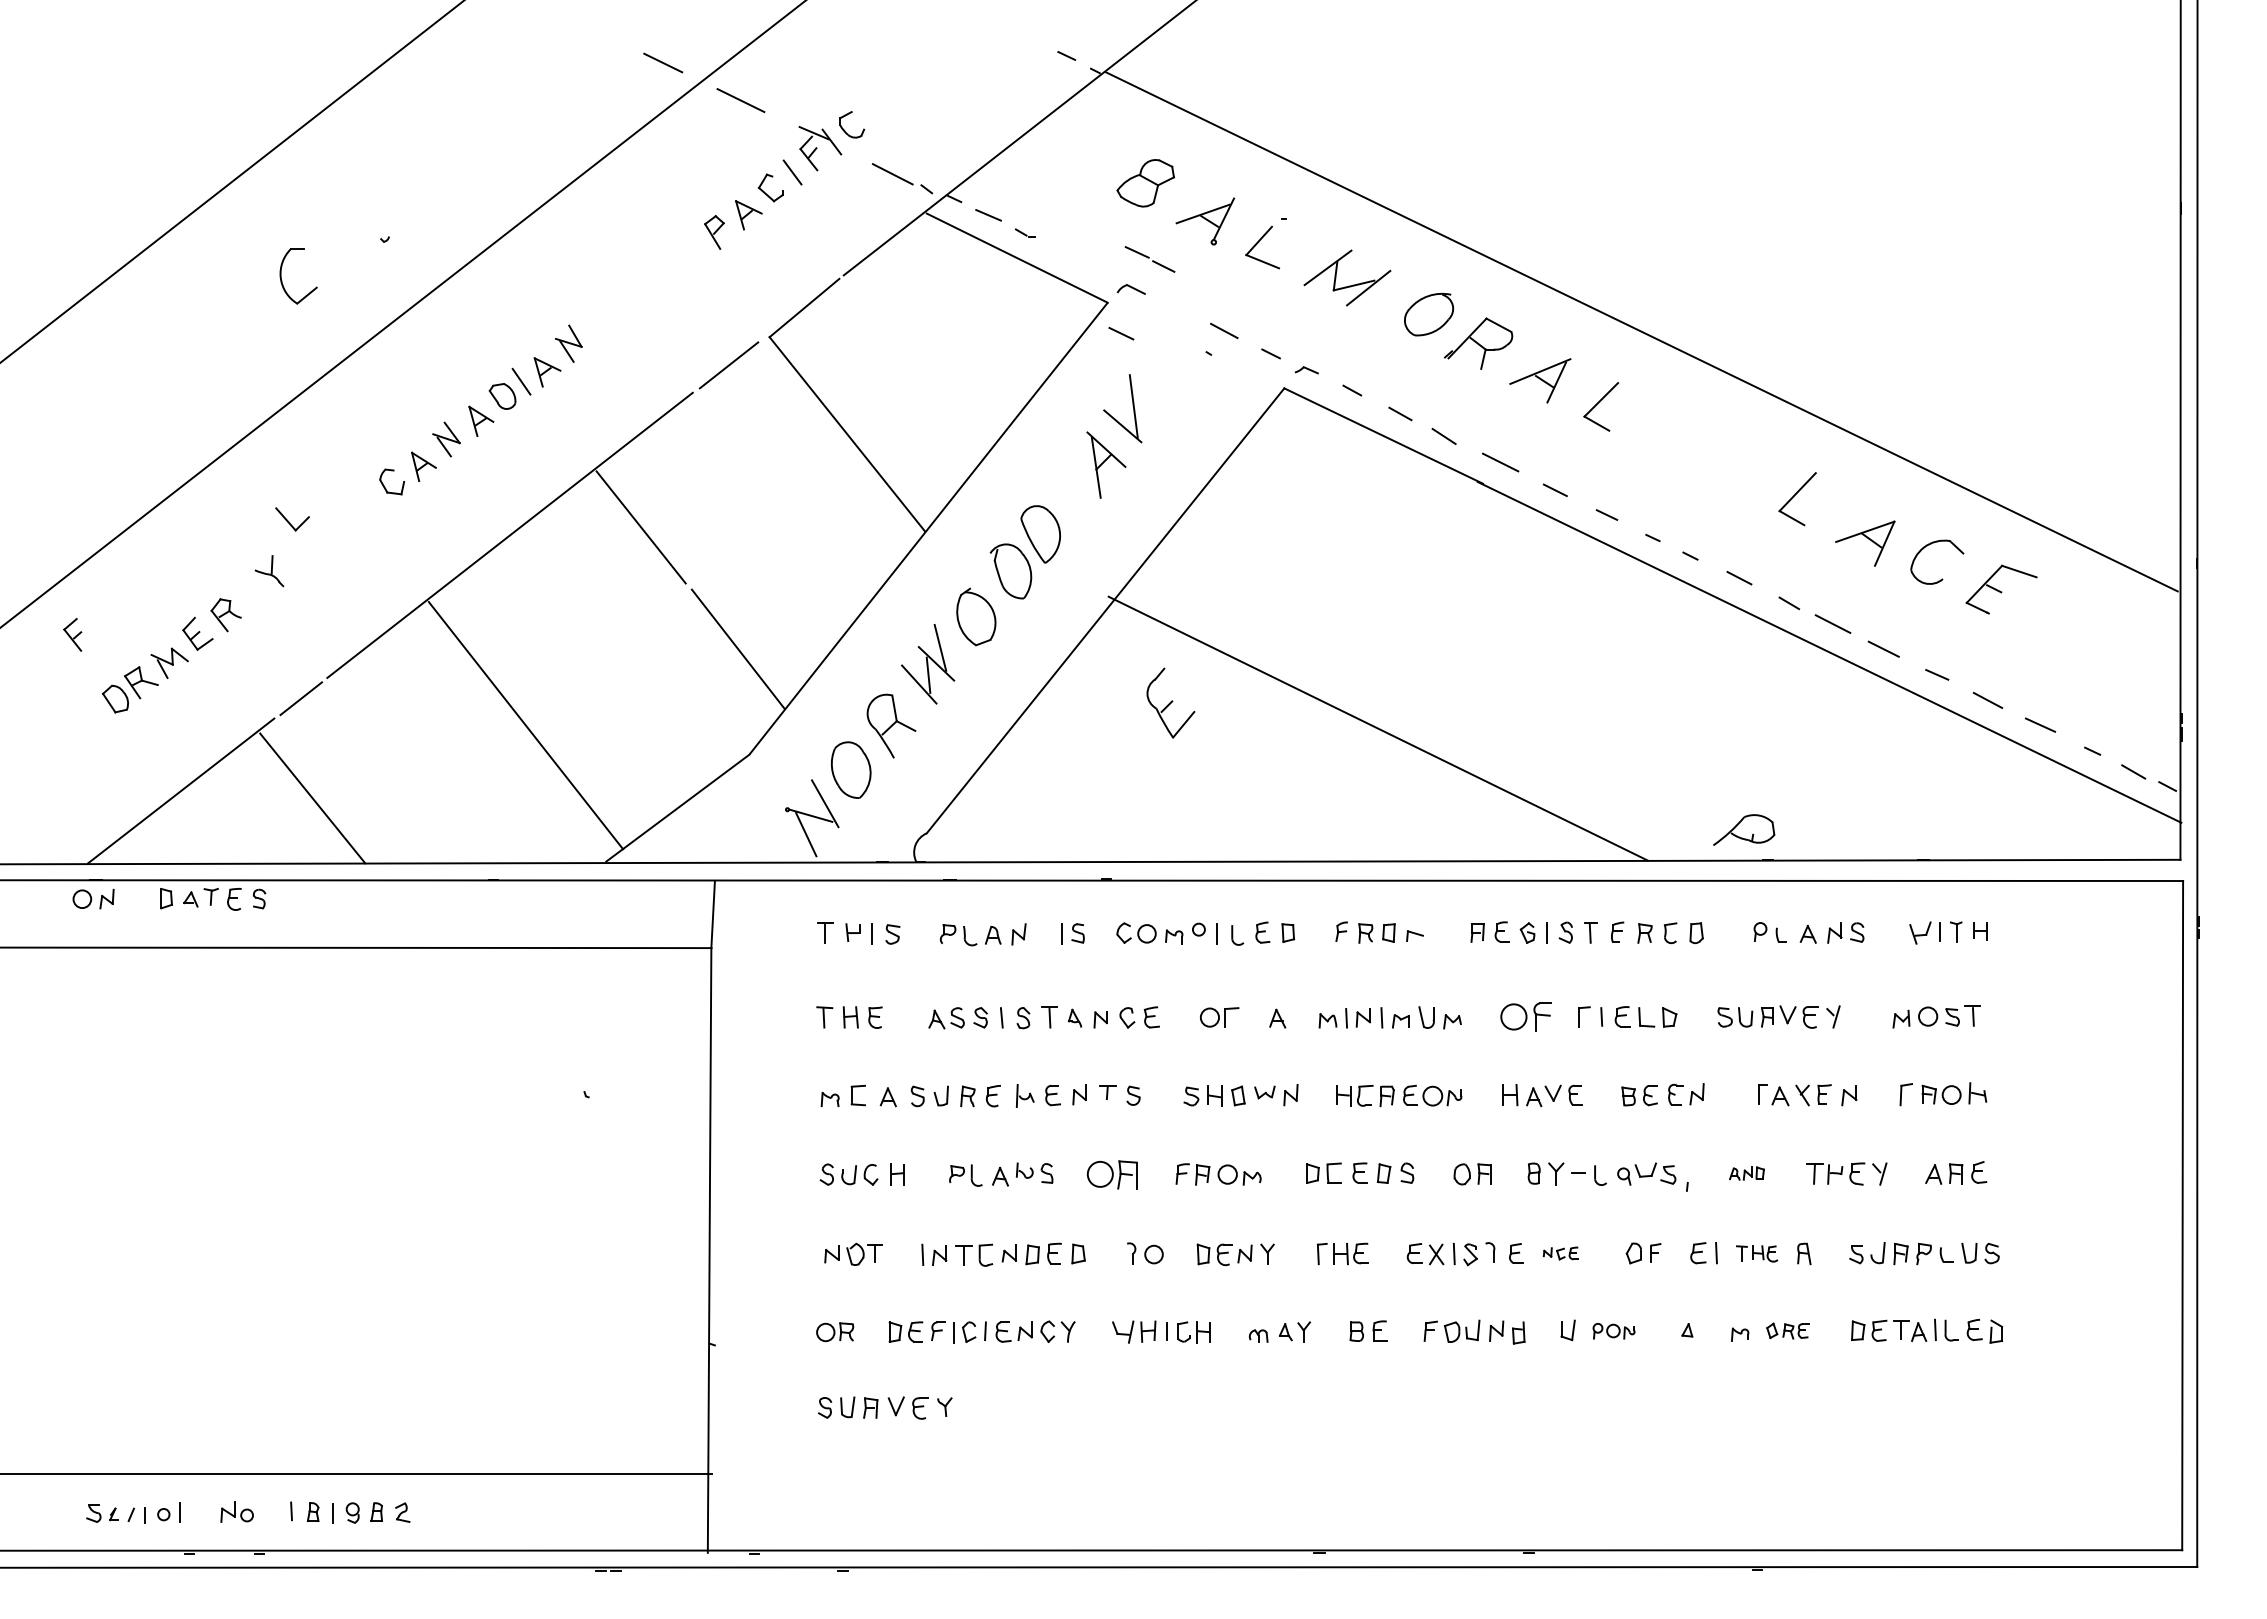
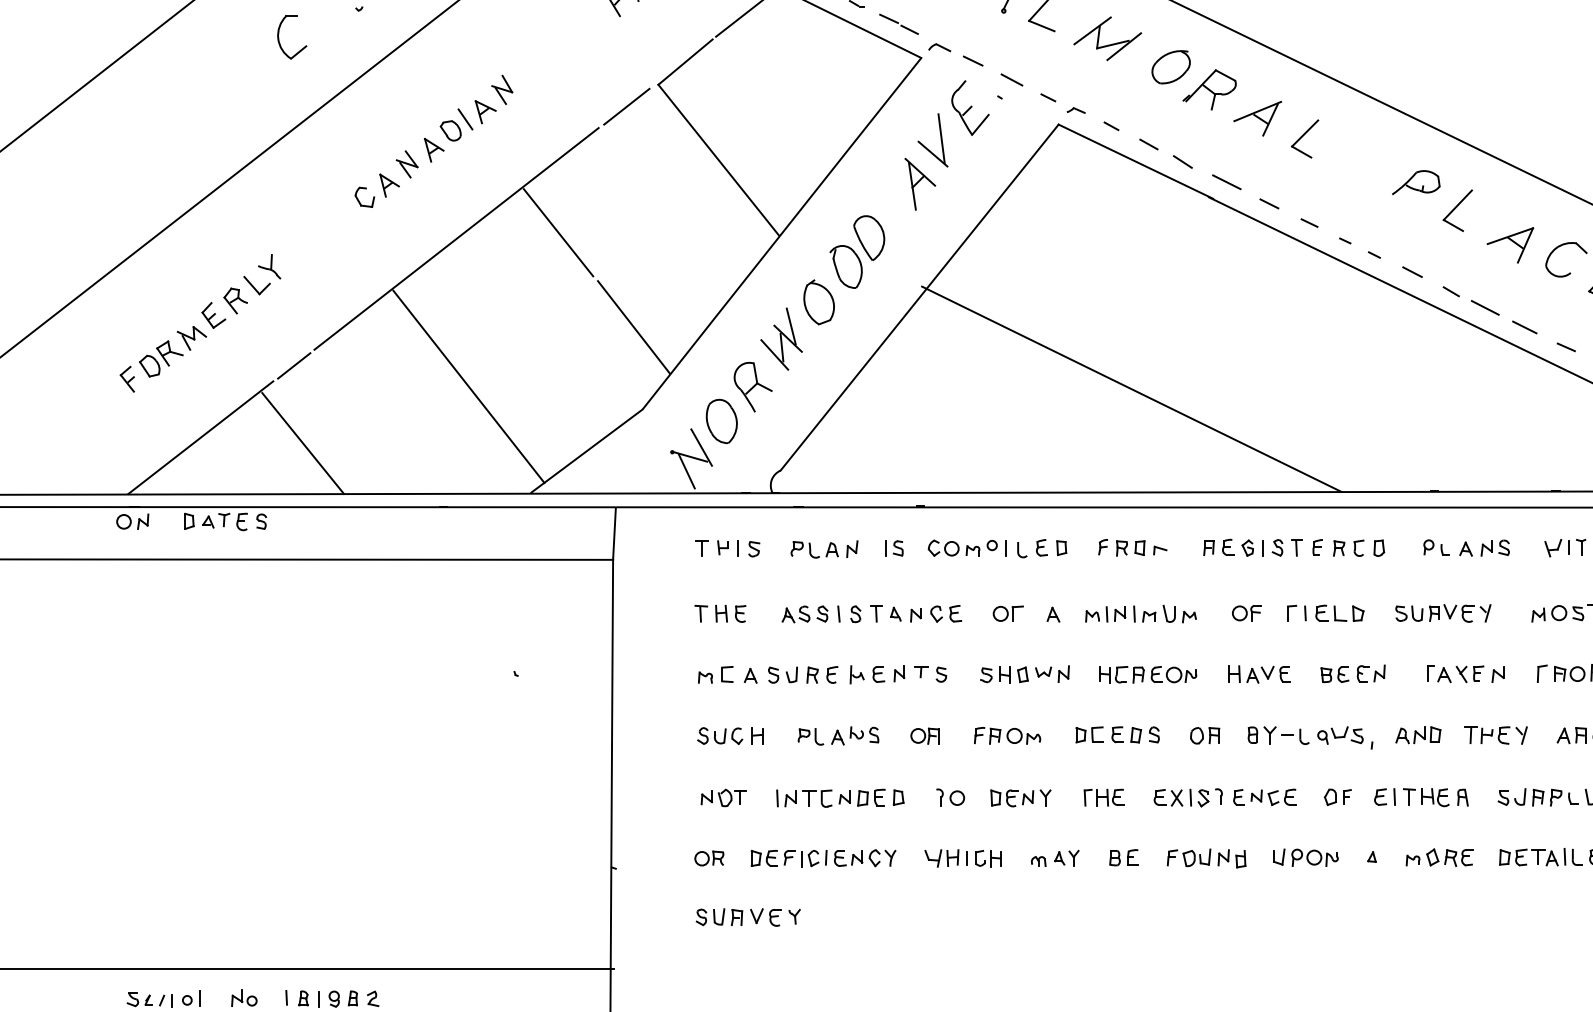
line: (1149, 258) -> (898, 23), moved
line: (1121, 333) -> (973, 60), moved
part: (292, 519) -> (257, 285), moved
part: (72, 634) -> (127, 378), moved
part: (1170, 702) -> (970, 107), moved
part: (1744, 829) -> (1416, 182), moved
part: (1525, 1016) -> (1246, 613), size x0.71
part: (1746, 1173) -> (1418, 735), size x1.67
part: (1112, 1174) -> (925, 735), size x0.71
part: (1560, 1253) -> (1273, 797), size x1.67
part: (1756, 1253) -> (1425, 797), size x1.43
part: (1613, 1330) -> (1314, 857), size x1.43
part: (1787, 1330) -> (1449, 857), size x1.43

